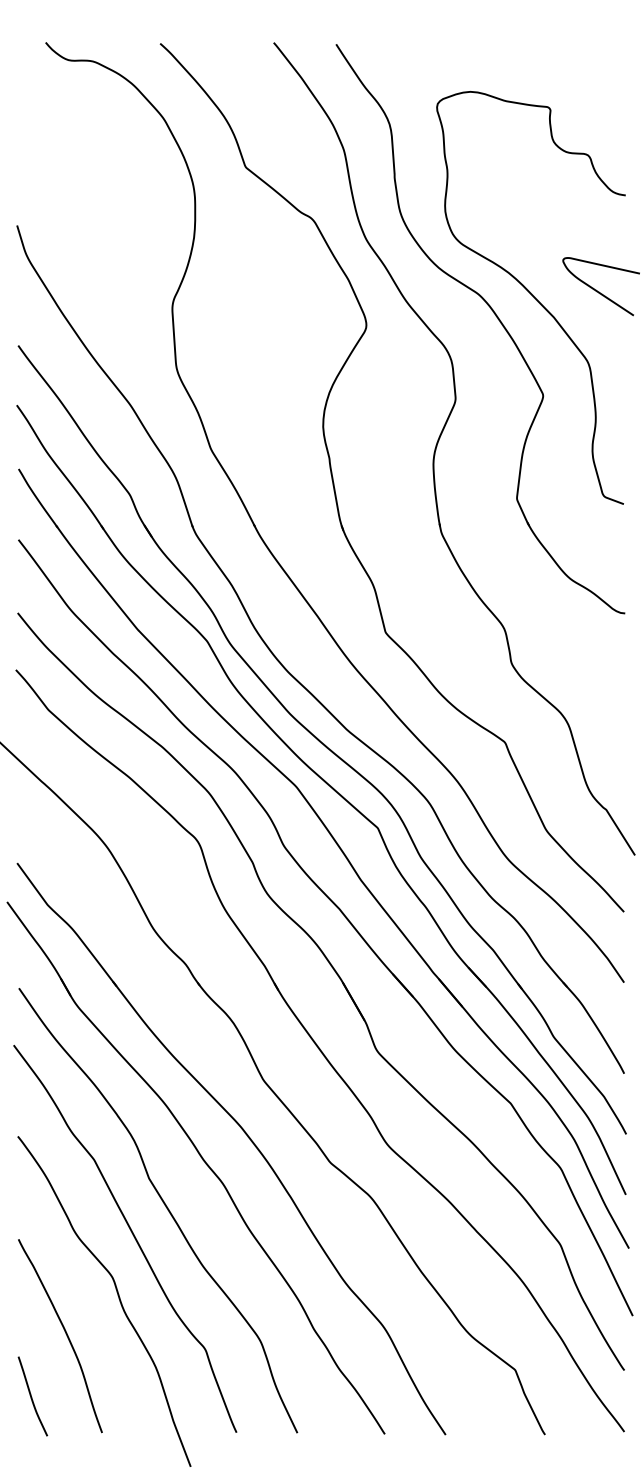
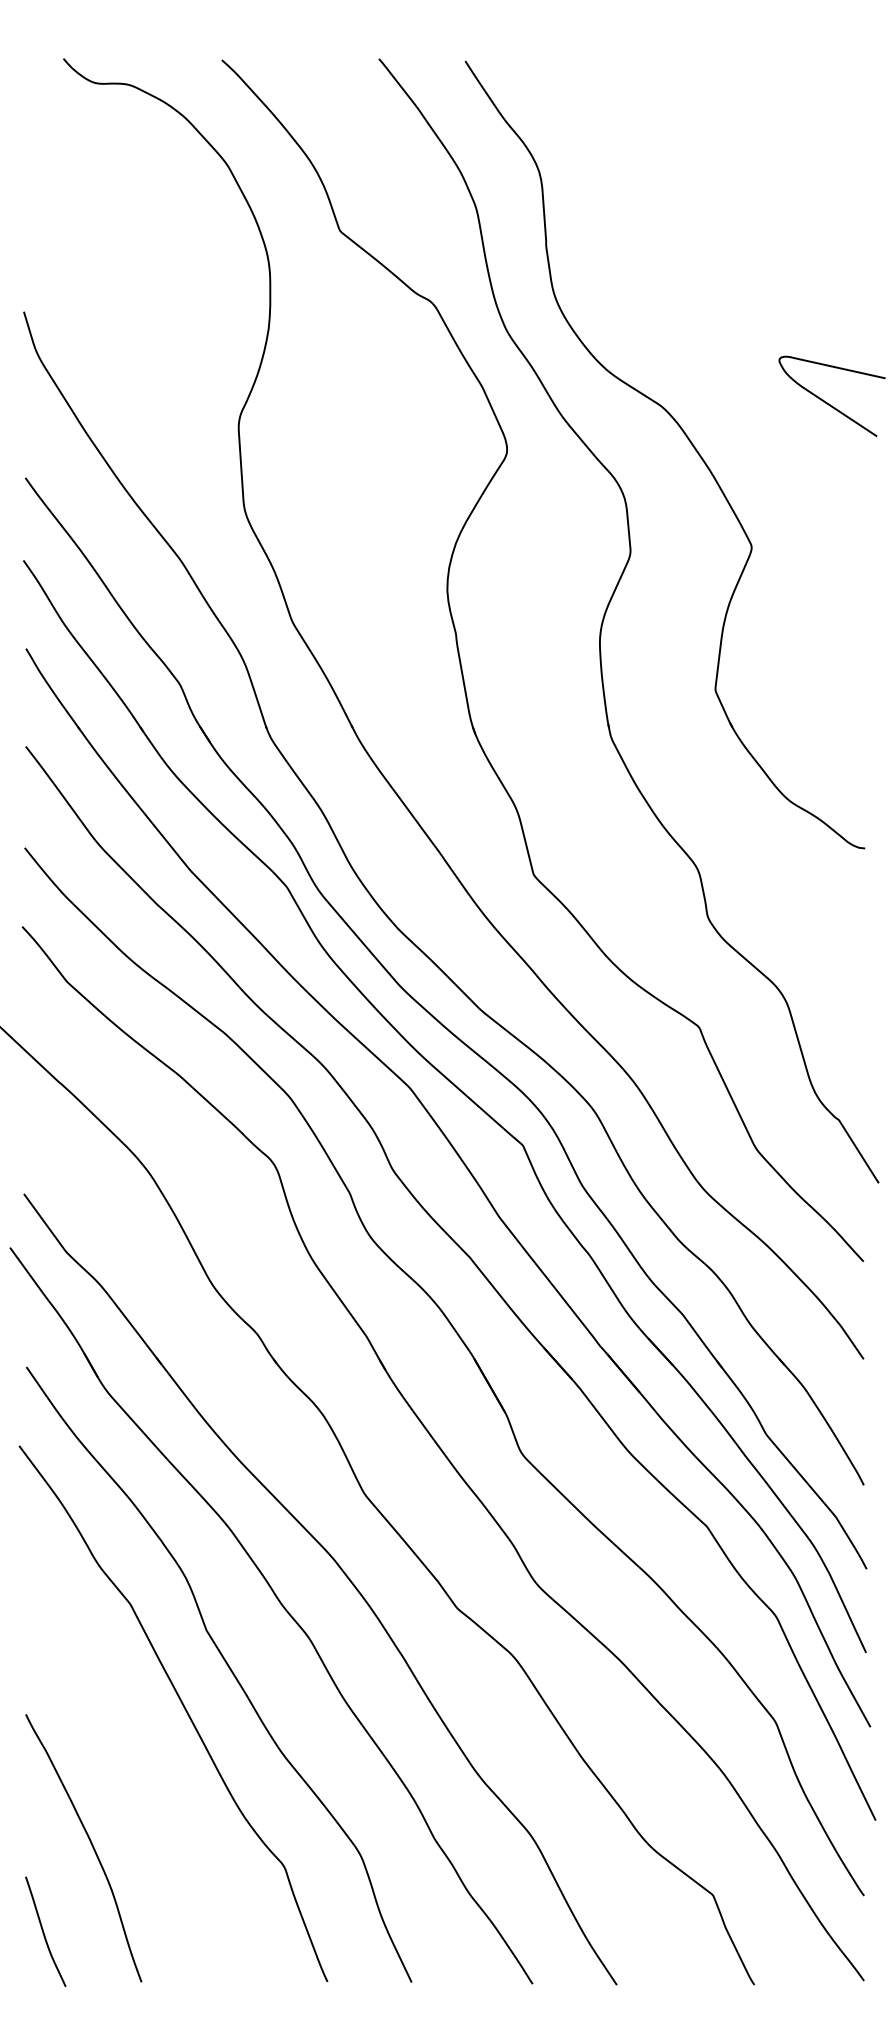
curve: (531, 295) -> (735, 408), removed
curve: (117, 1295) -> (162, 1792), removed

